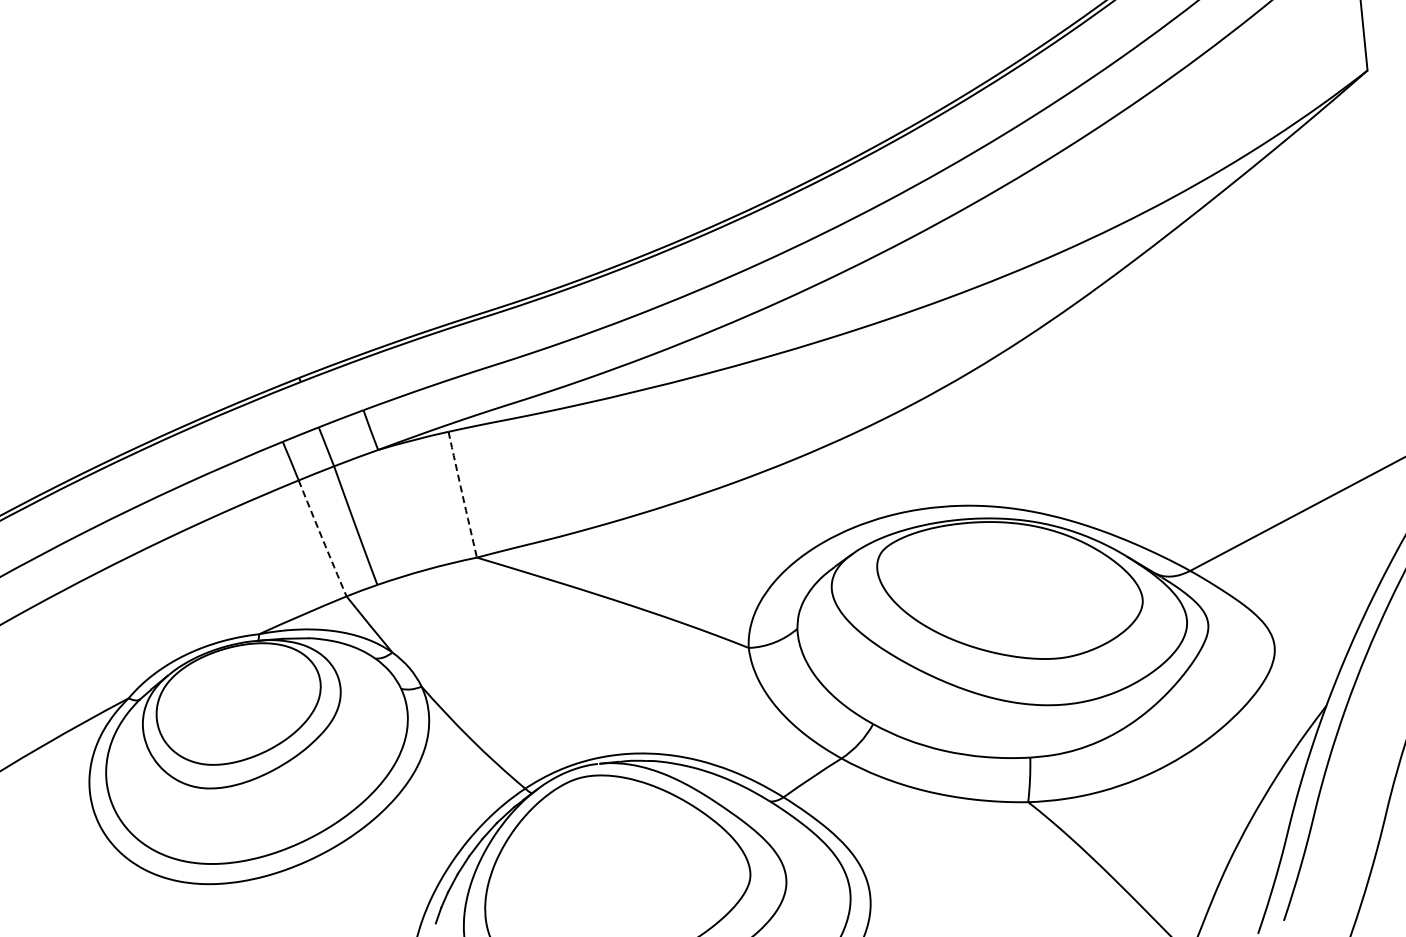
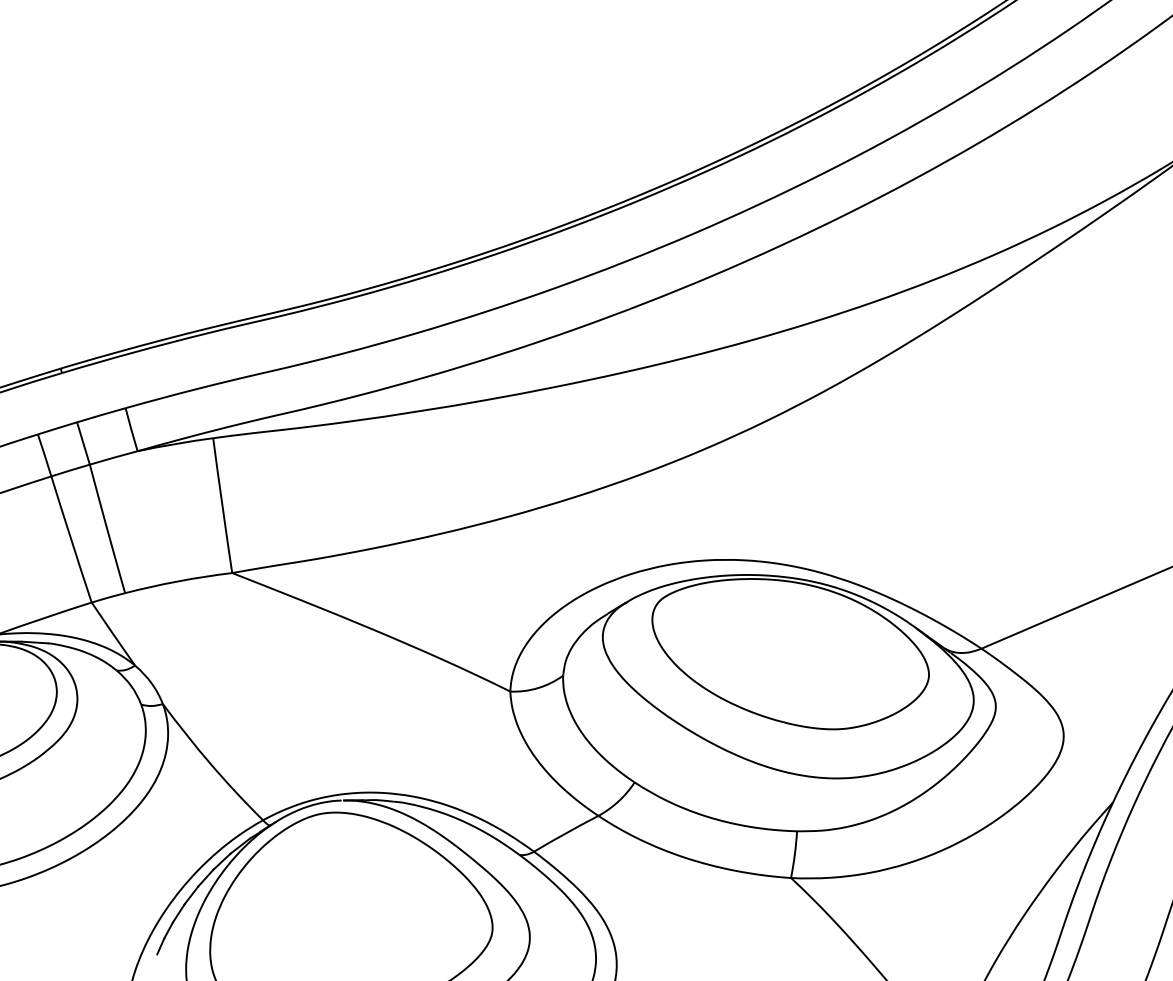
arc: (462, 494) -> (222, 505), dashed -> solid
arc: (322, 538) -> (71, 539), dashed -> solid

